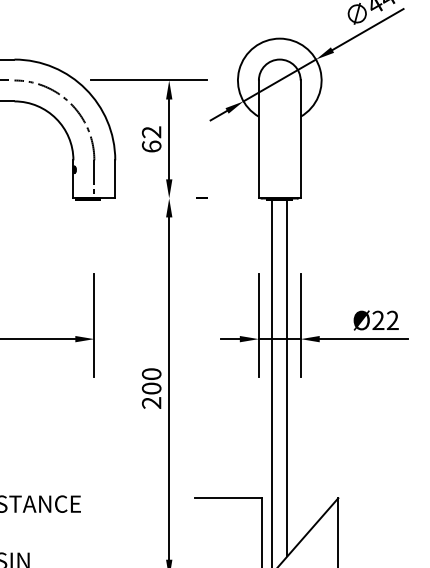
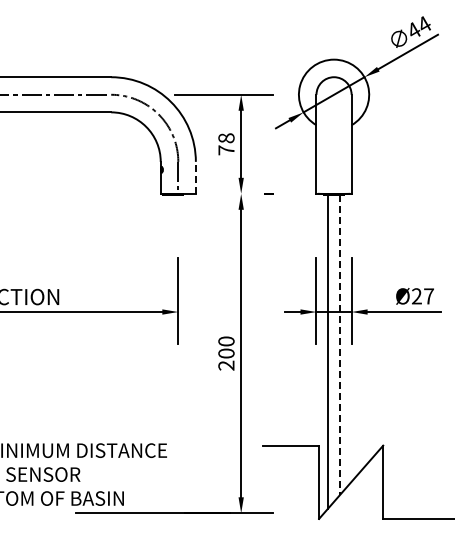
text: (151, 139) -> (226, 144), 62 -> 78
line: (114, 178) -> (195, 177), solid -> dashed
text: (392, 320) -> (428, 296), Ø22 -> Ø27
line: (287, 377) -> (340, 344), solid -> dashed

